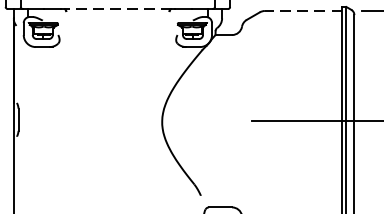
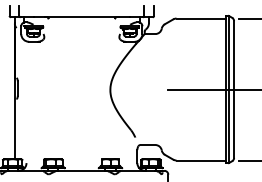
line: (117, 9) -> (81, 17), dashed -> solid
line: (303, 10) -> (201, 18), dashed -> solid

